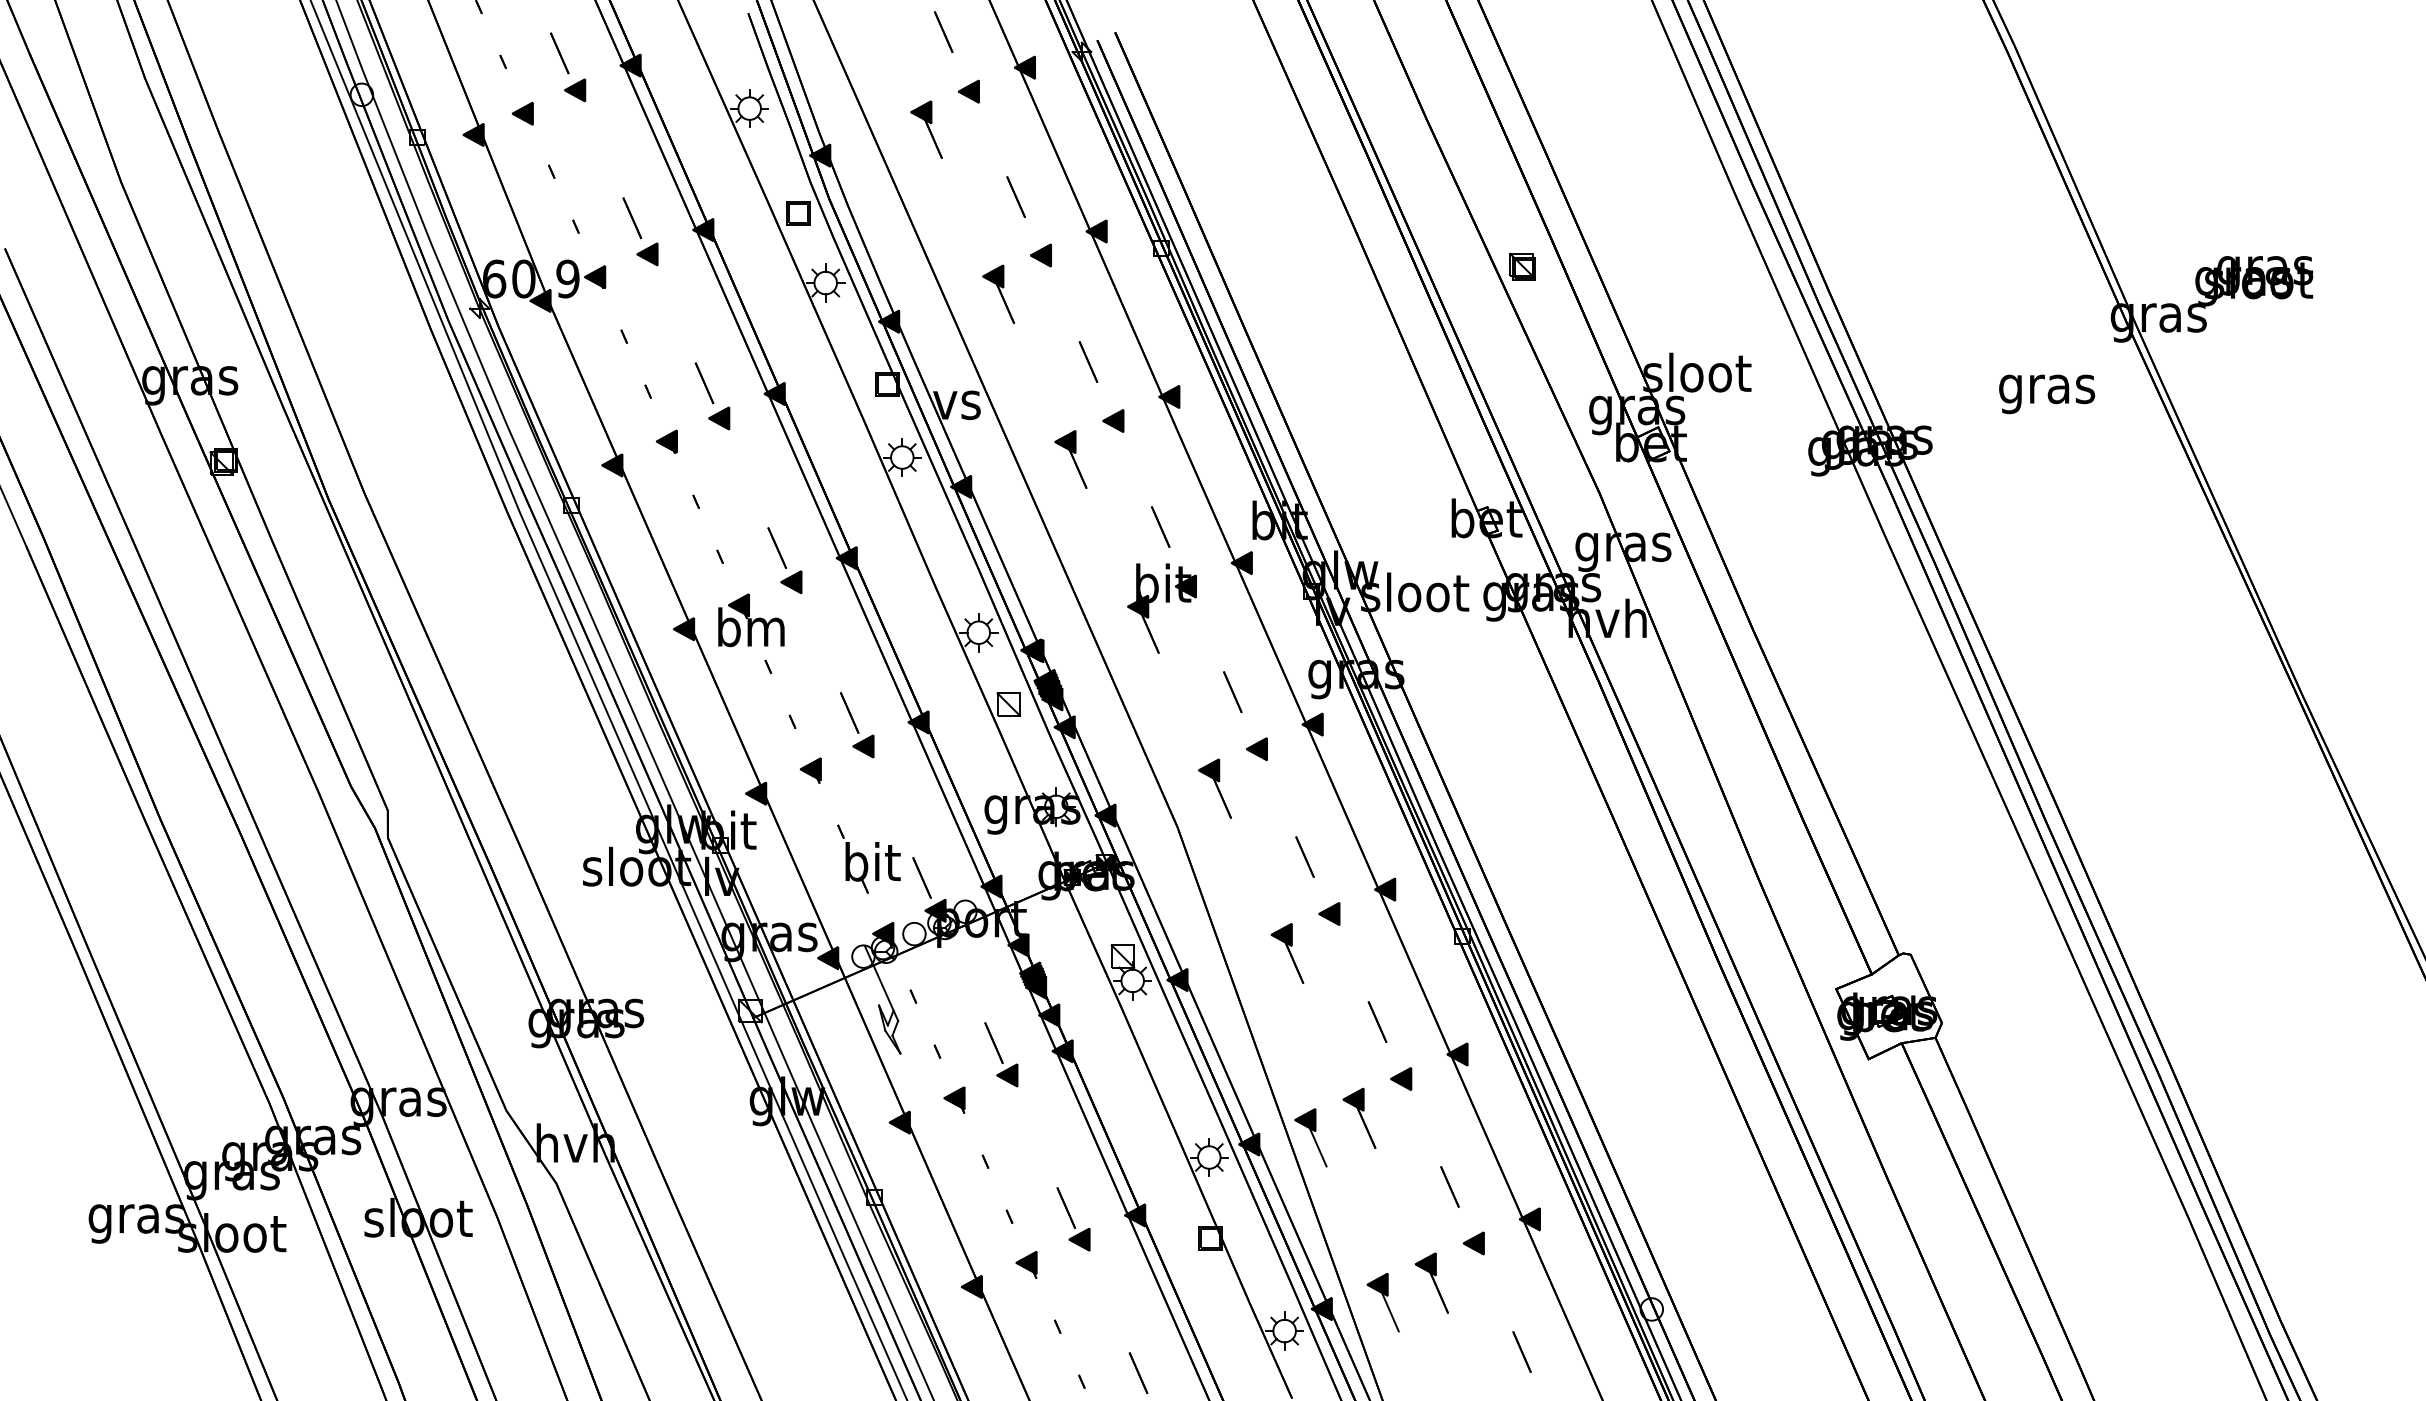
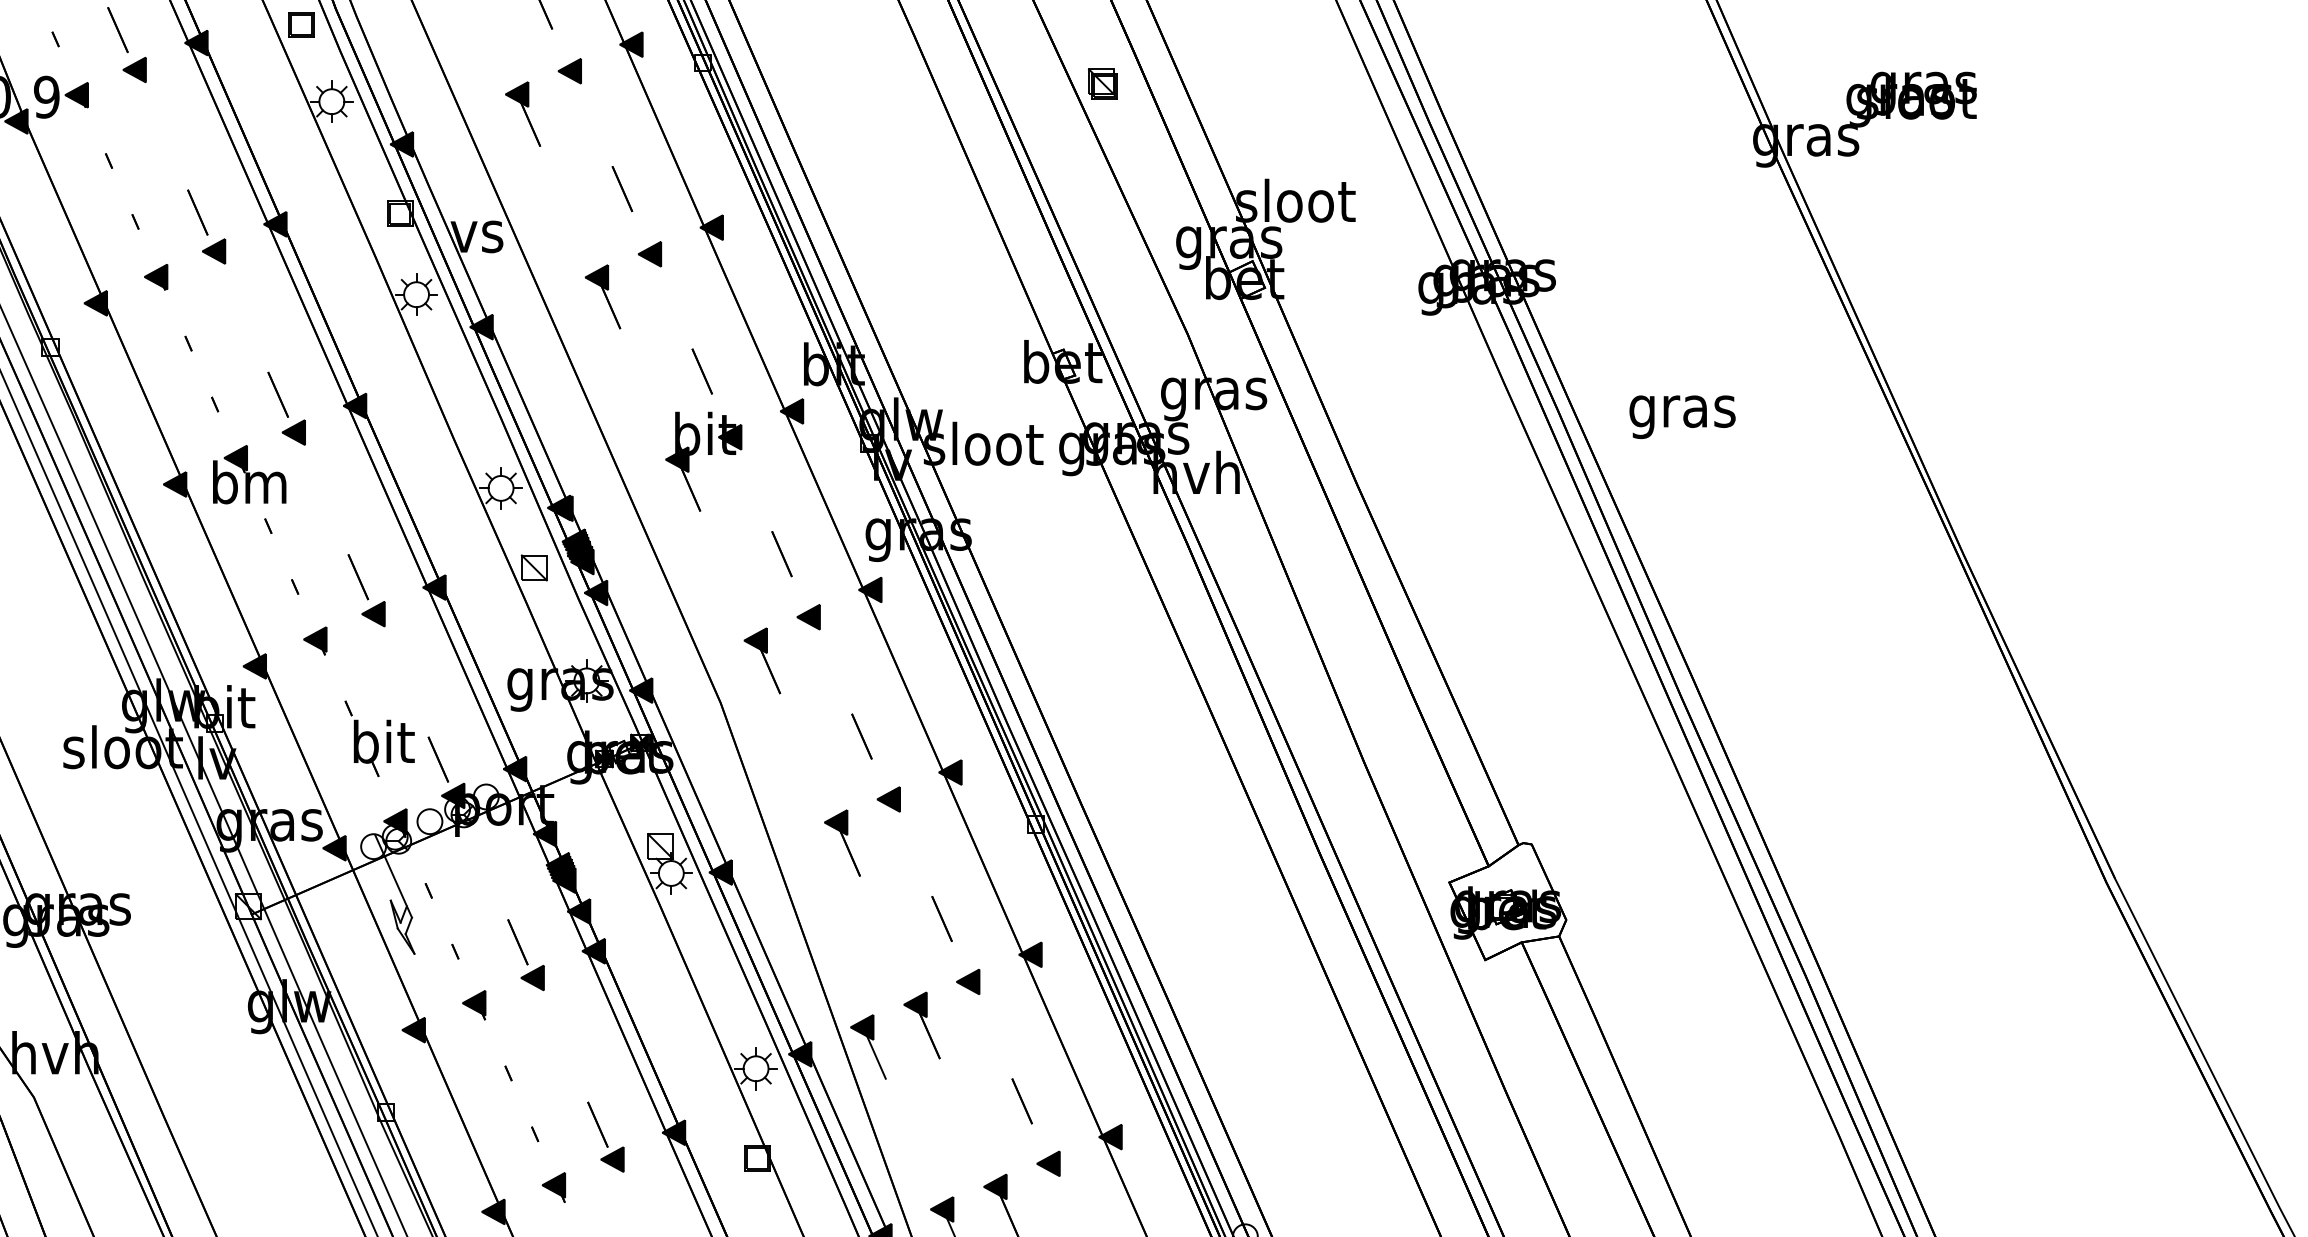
text: (2047, 394) -> (1683, 417), moved

